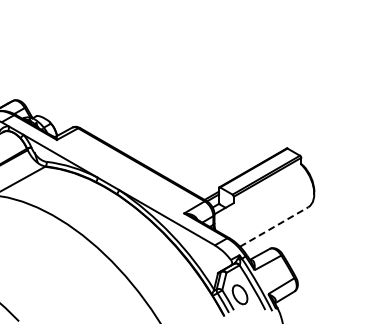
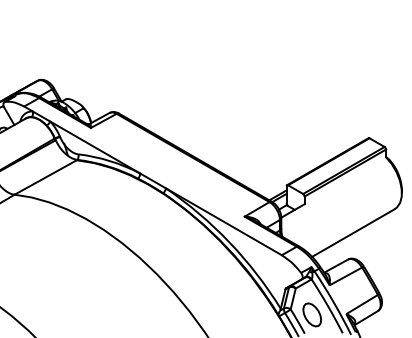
line: (274, 226) -> (353, 232), dashed -> solid

